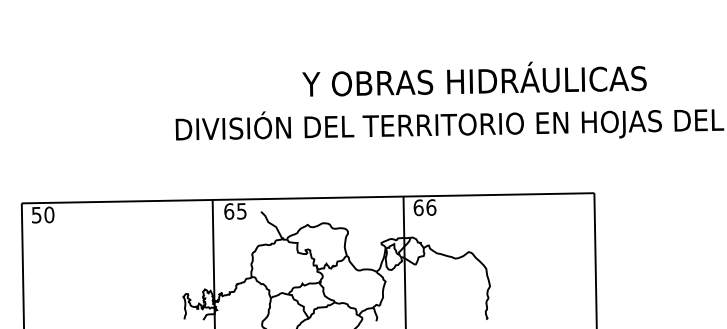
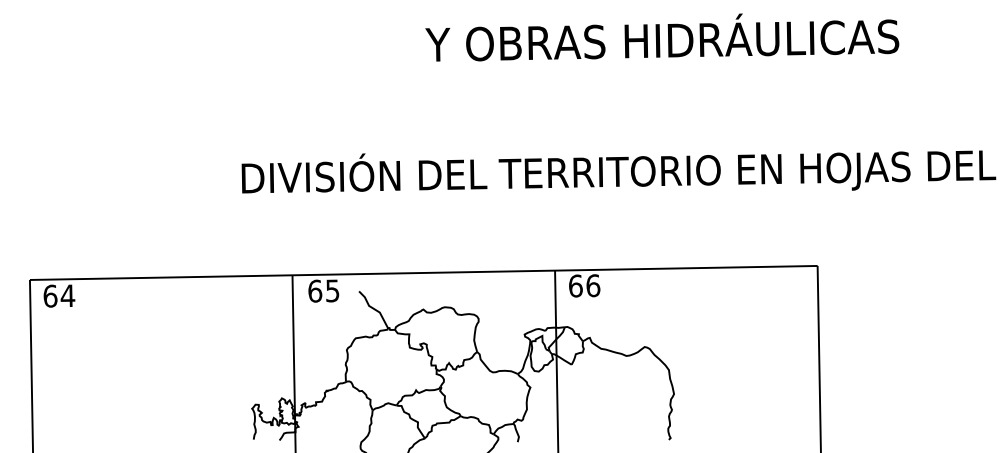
text: (474, 78) -> (662, 36), moved
text: (42, 214) -> (58, 295), 50 -> 64

